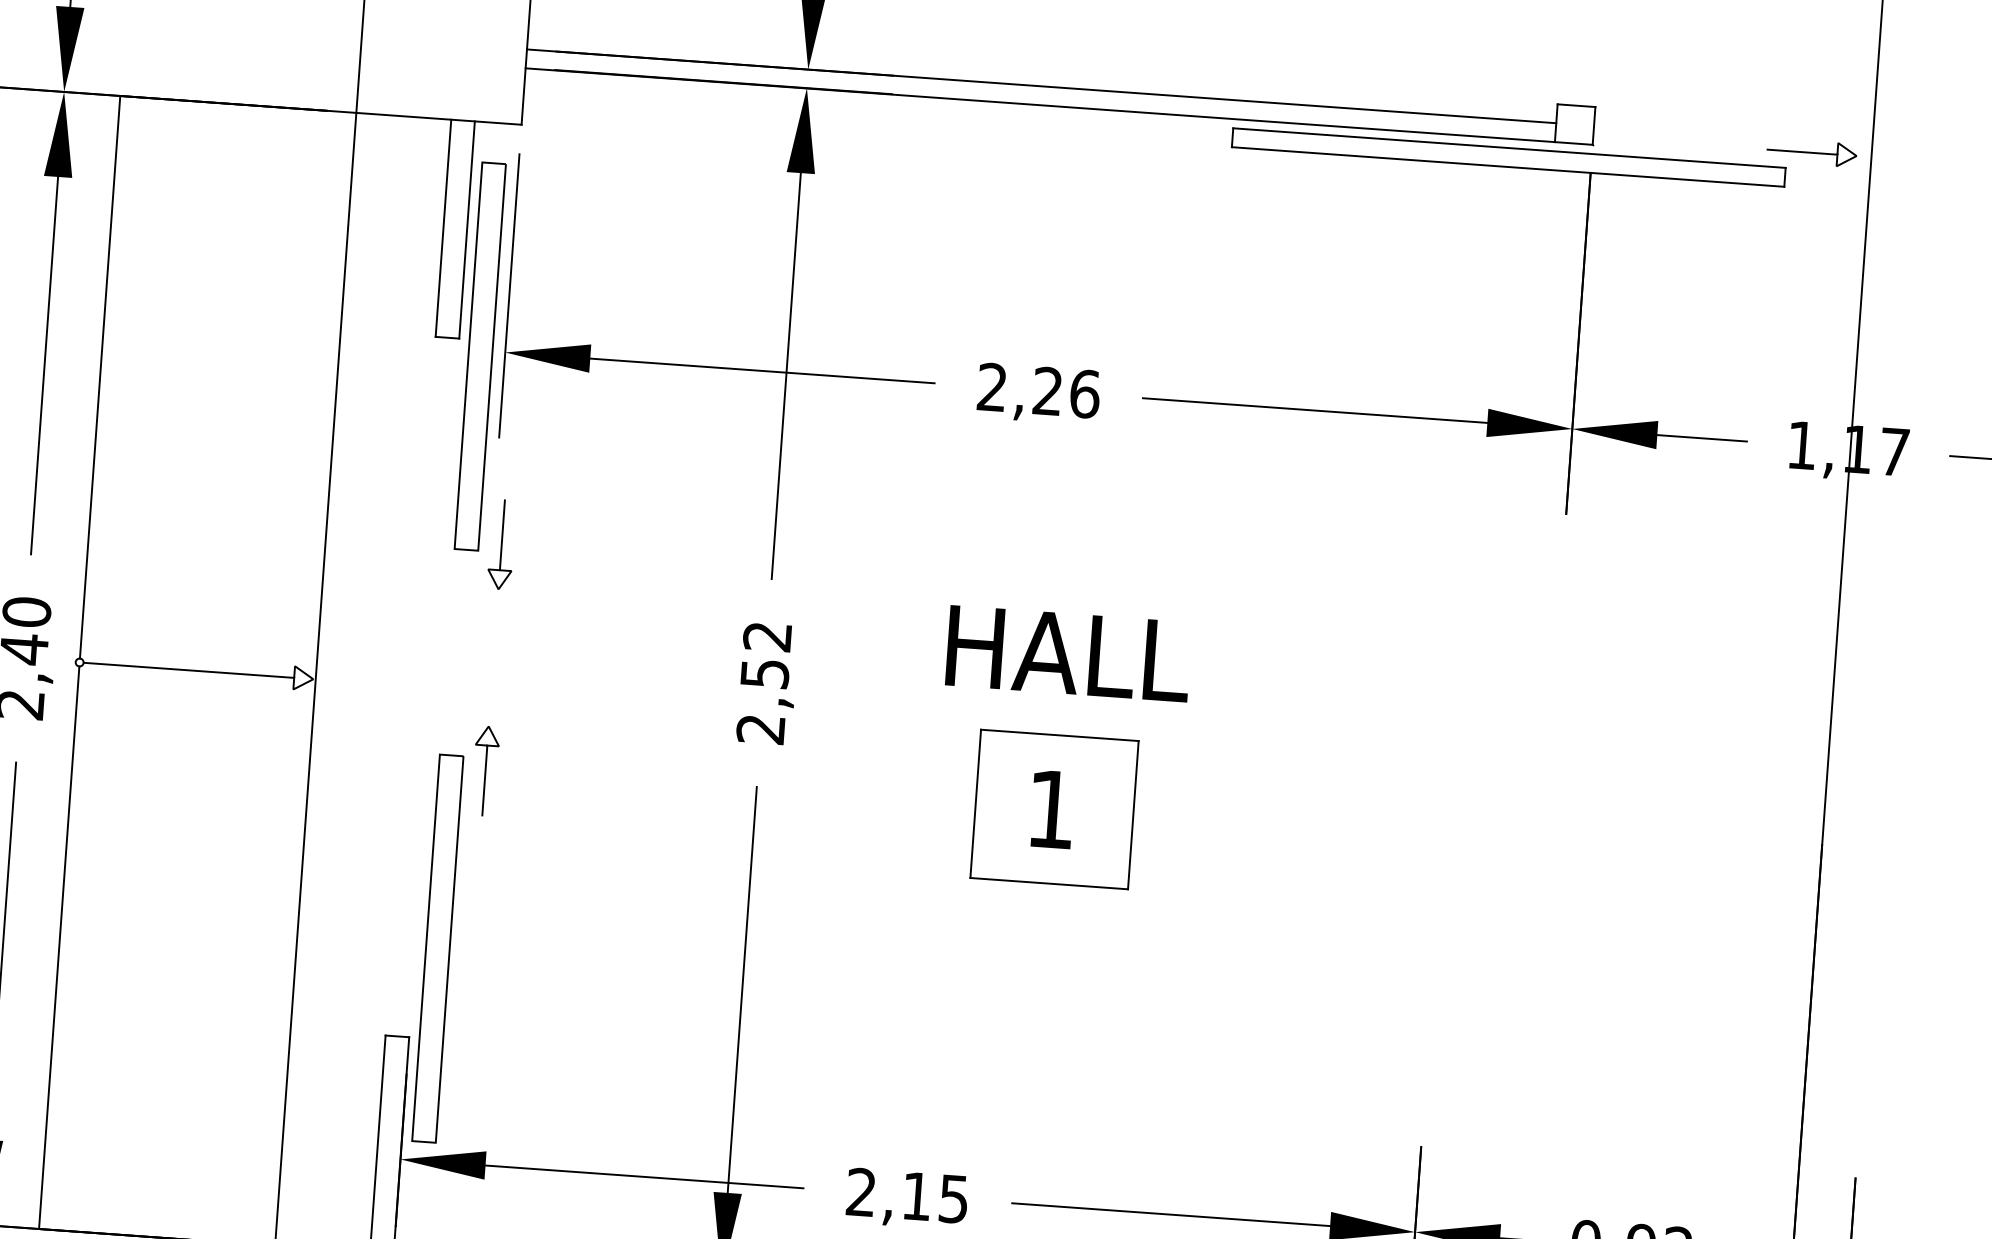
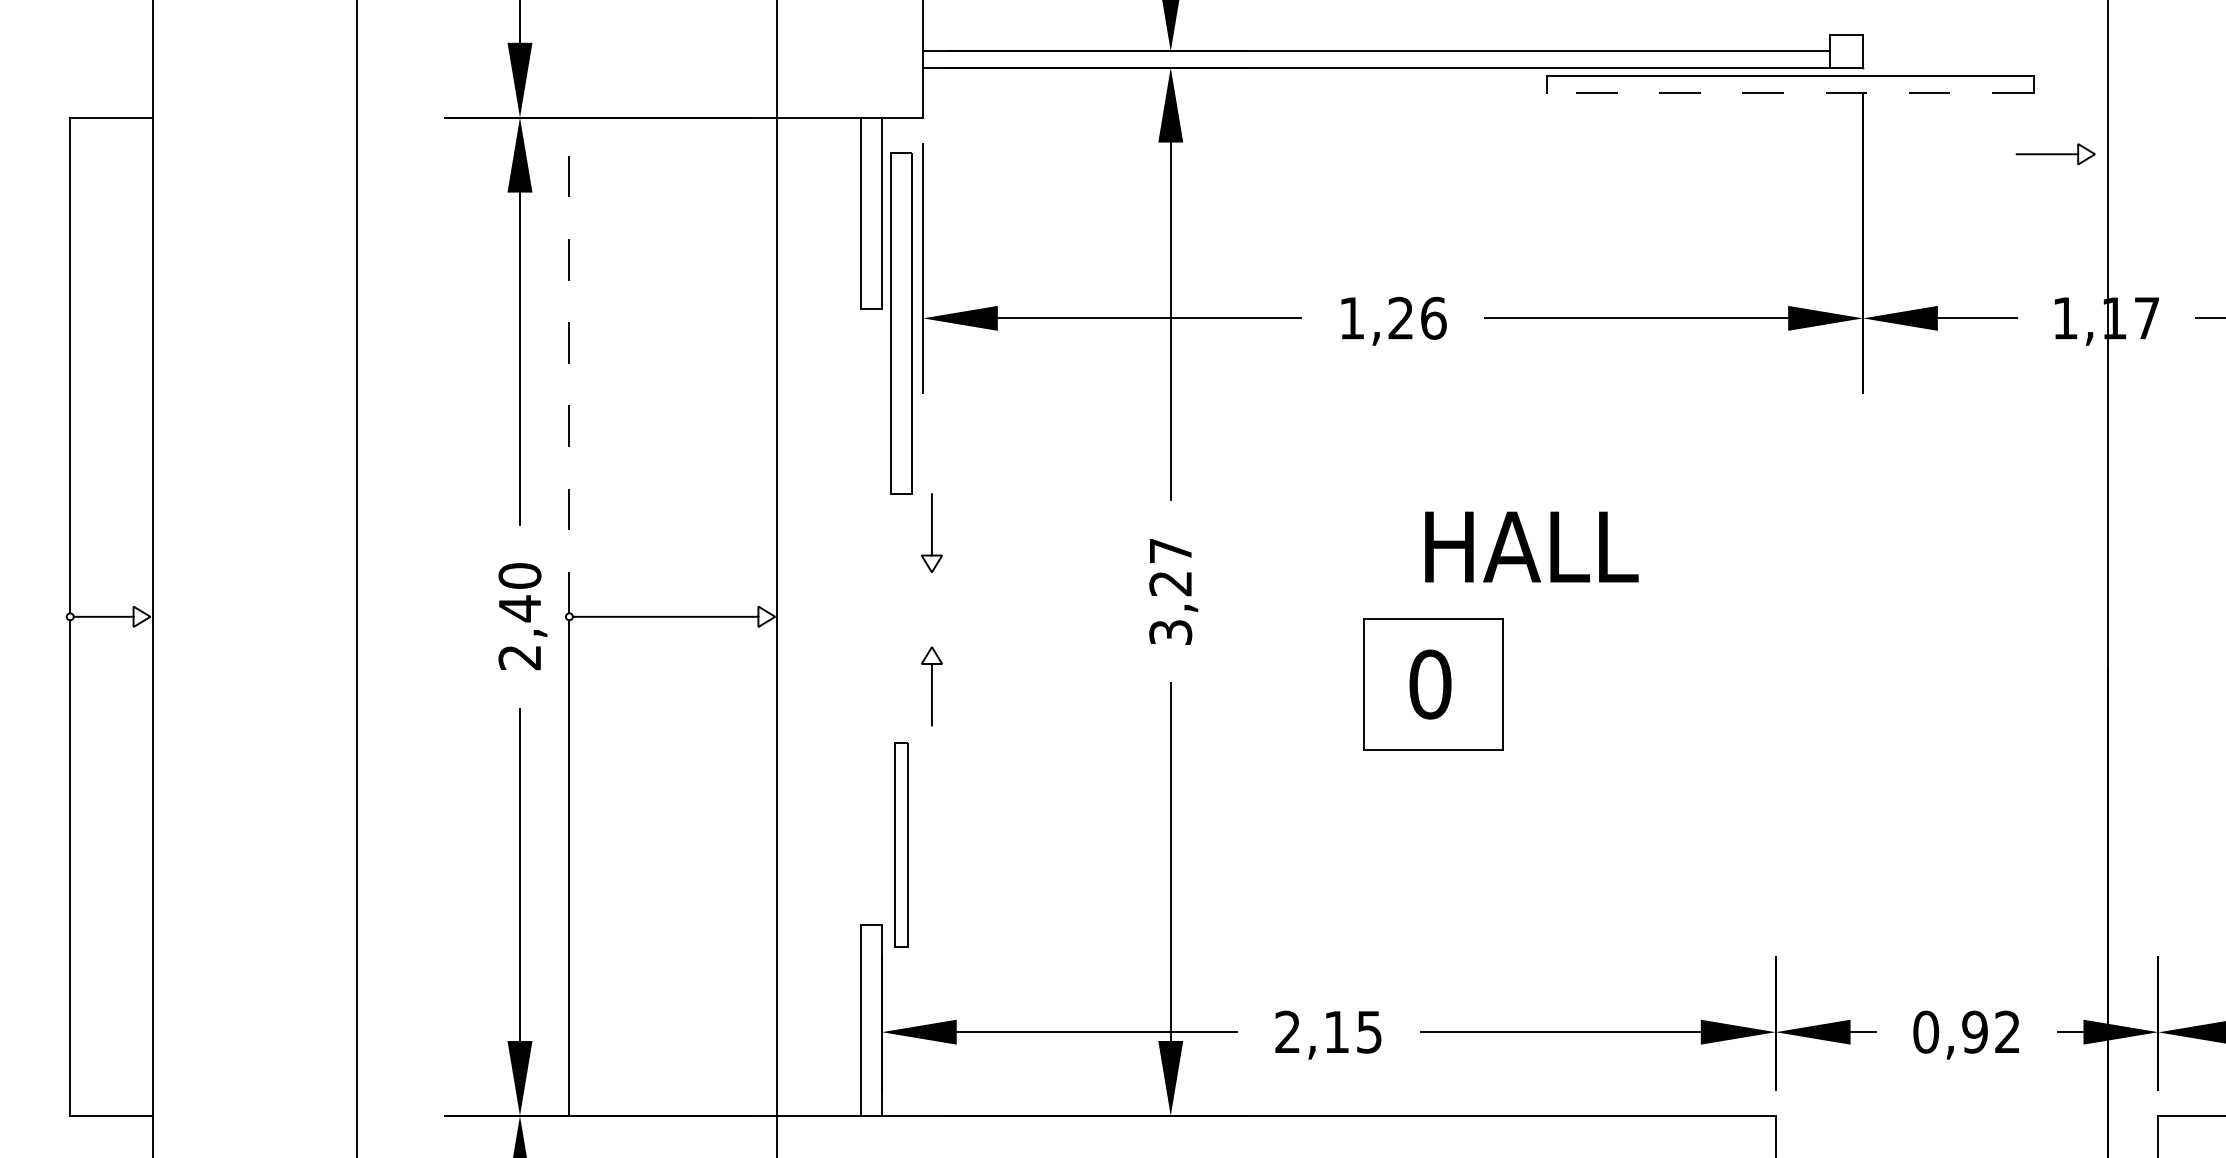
curve: (1811, 153) -> (2055, 154), moved
line: (1507, 166) -> (1789, 92), solid -> dashed
line: (100, 377) -> (569, 365), solid -> dashed
text: (991, 386) -> (1351, 317), 2,26 -> 1,26
curve: (501, 544) -> (931, 532), moved
text: (1068, 653) -> (1531, 546), moved
text: (763, 683) -> (1170, 592), 2,52 -> 3,27
text: (1051, 809) -> (1430, 684), 1 -> 0
part: (438, 947) -> (901, 844), size x0.6

